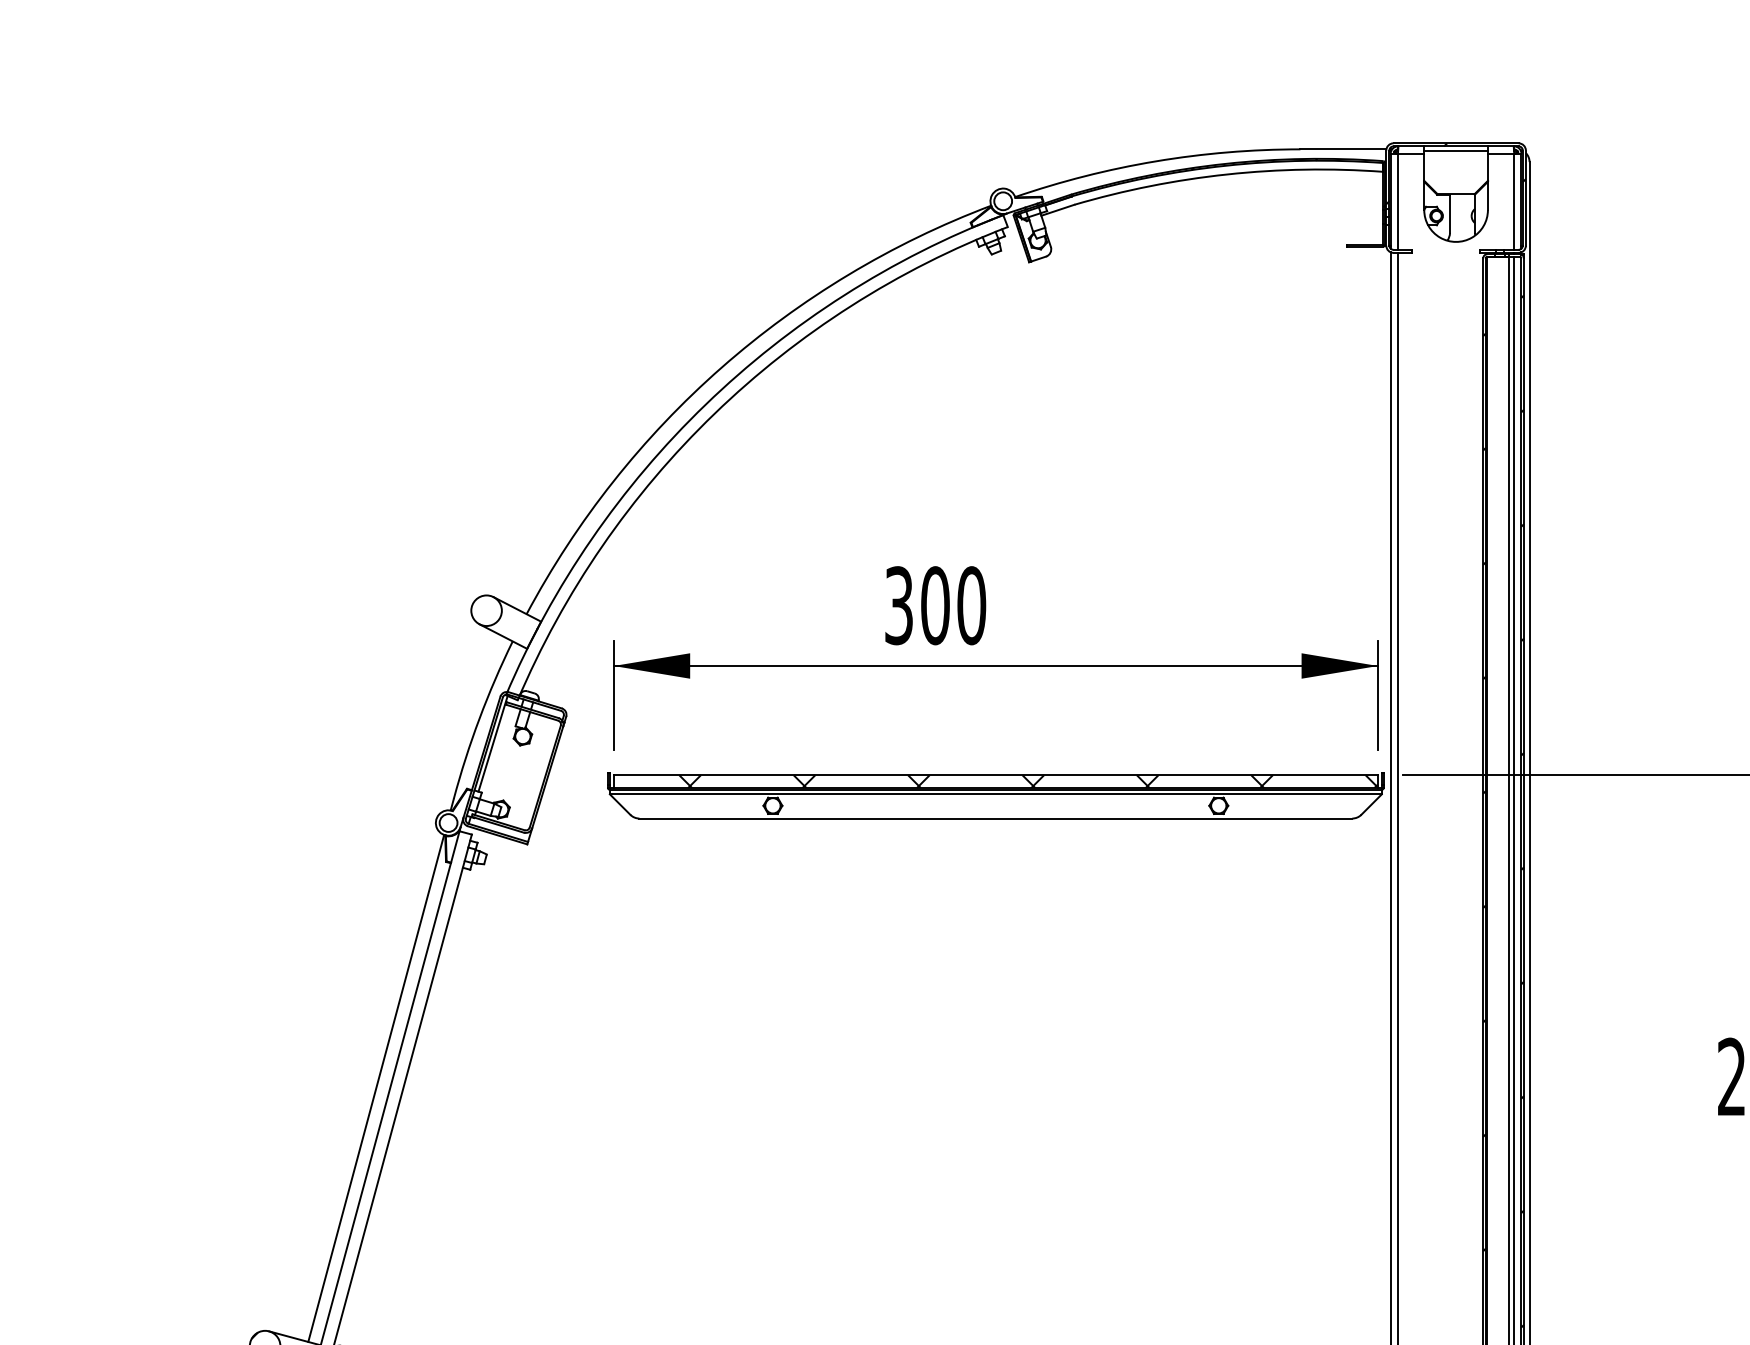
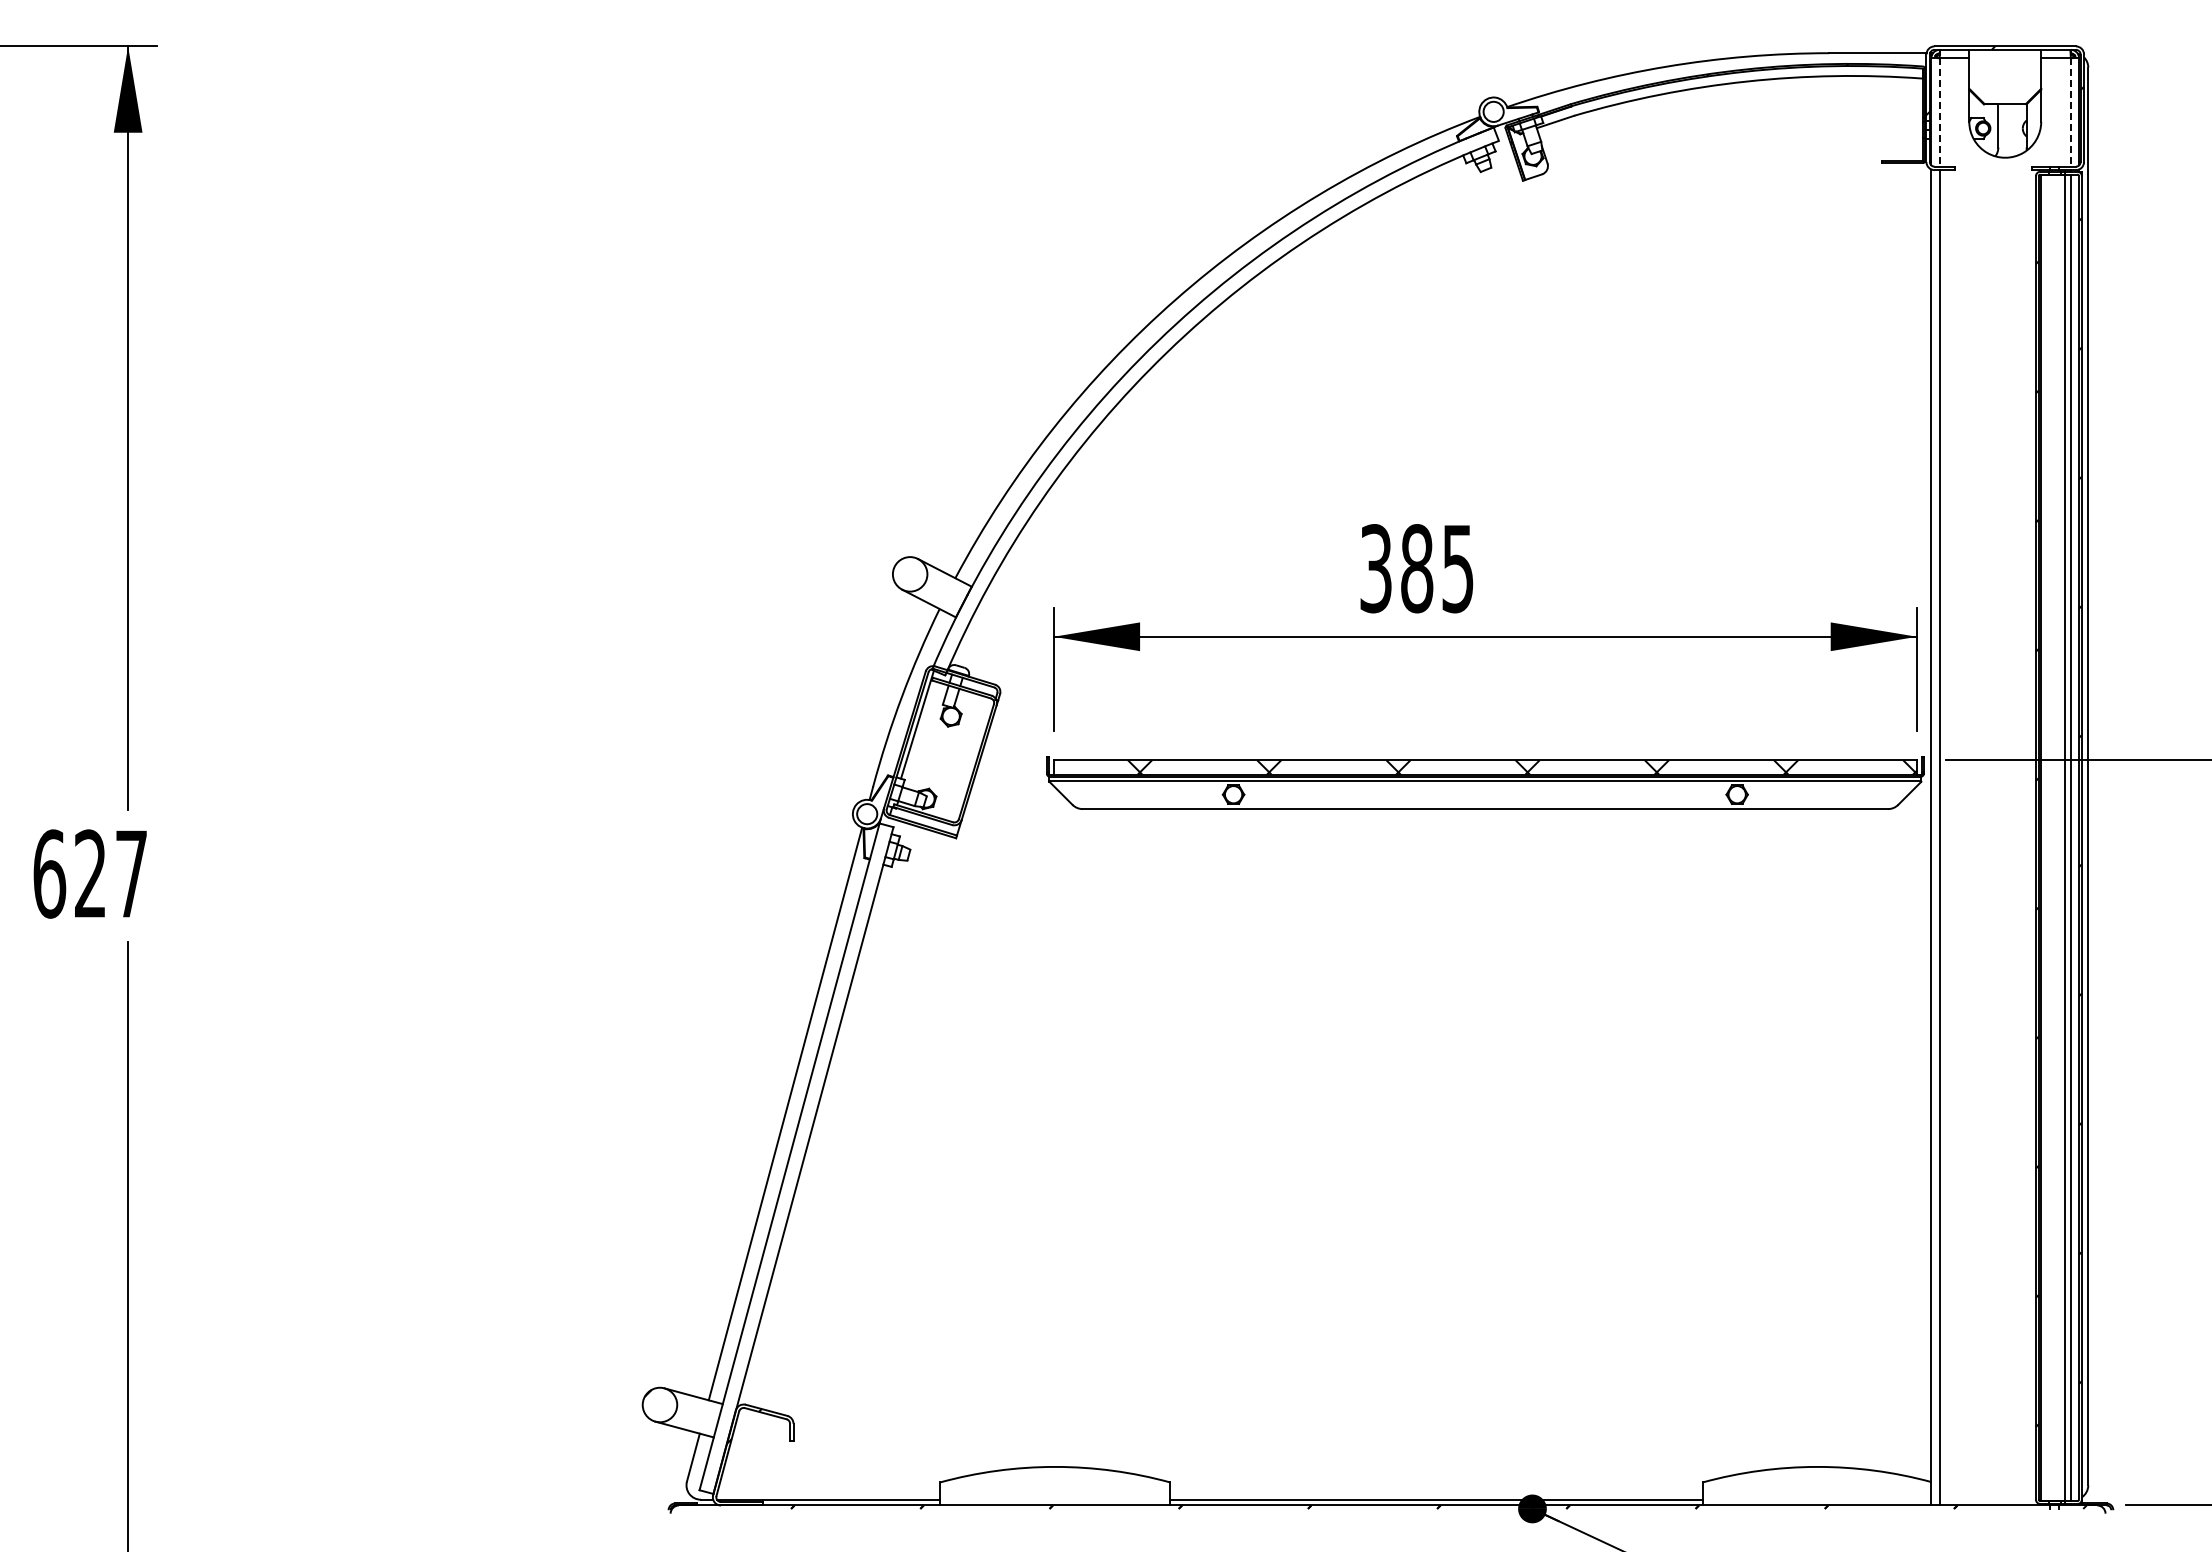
line: (1456, 150) -> (2005, 54), removed
line: (1397, 201) -> (1939, 112), solid -> dashed
line: (1513, 201) -> (2070, 112), solid -> dashed
text: (953, 605) -> (1437, 568), 300 -> 385

